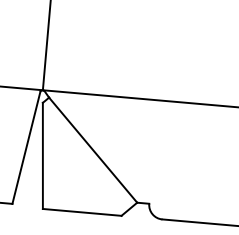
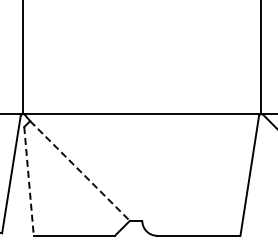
line: (93, 150) -> (80, 171), solid -> dashed
line: (43, 156) -> (29, 181), solid -> dashed

